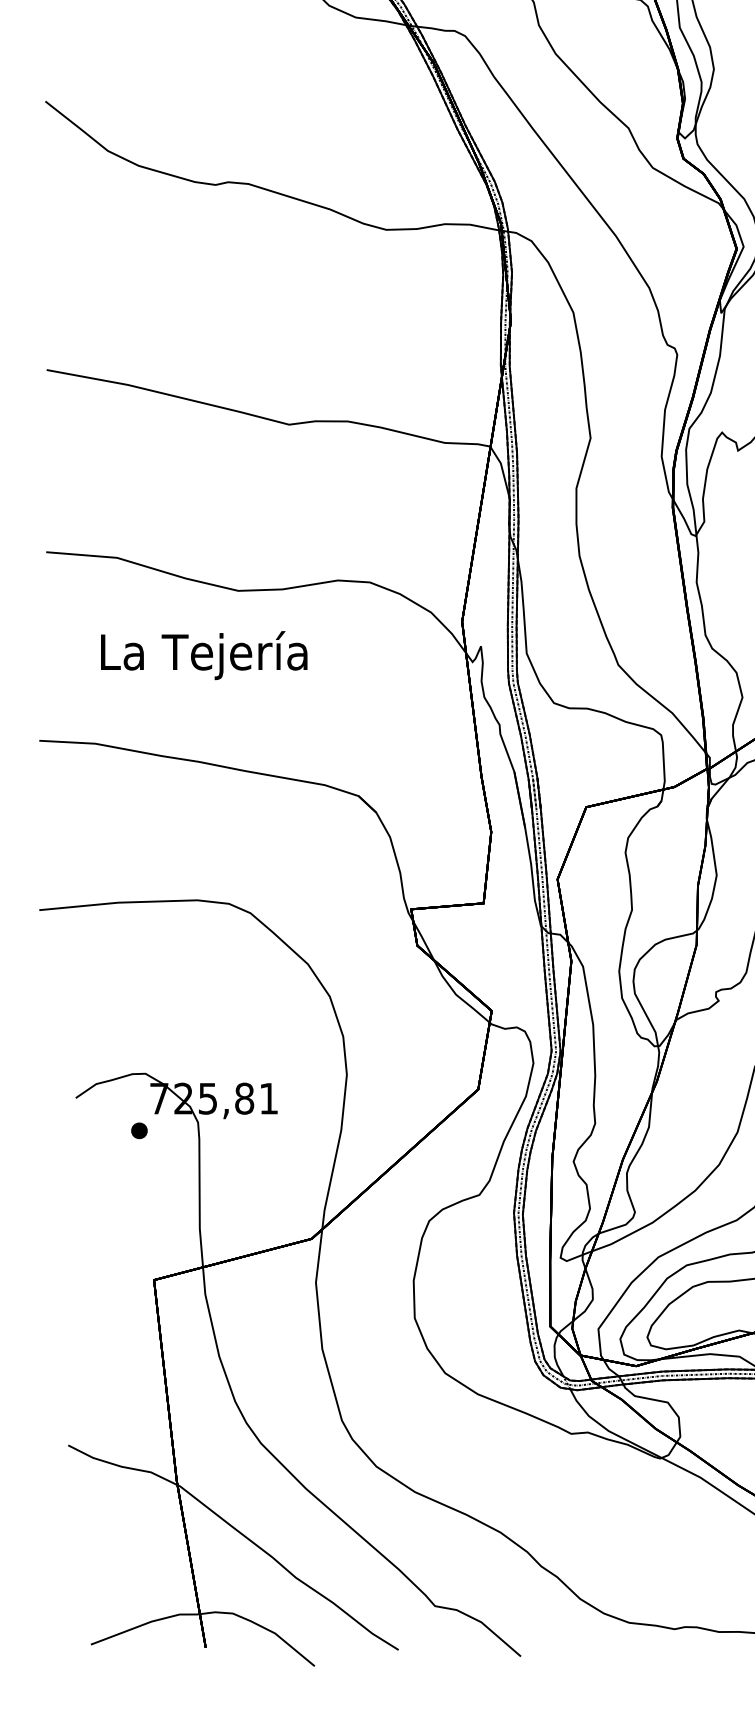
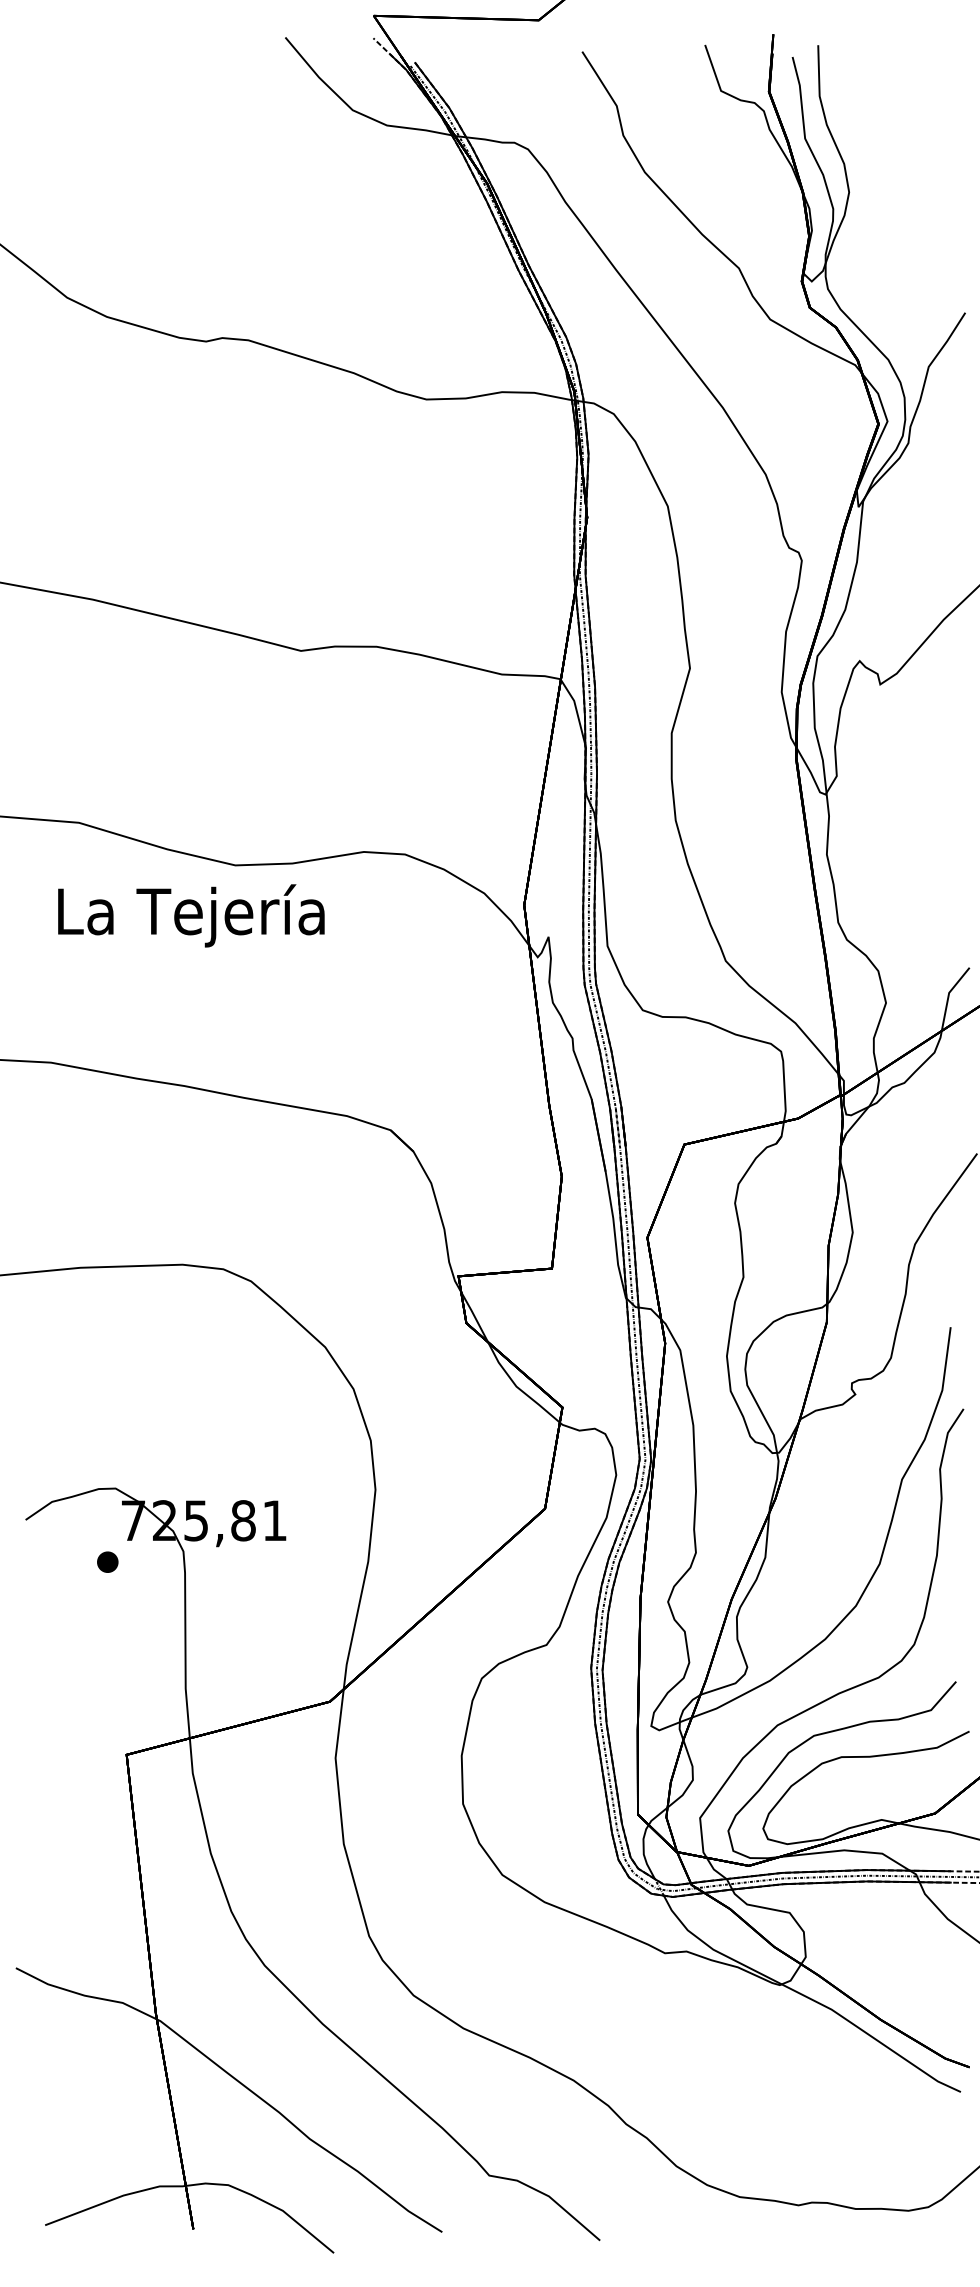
text: (204, 655) -> (191, 915), moved

